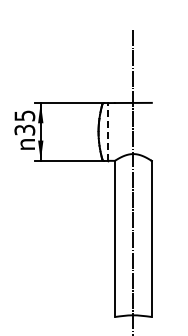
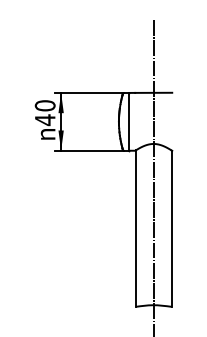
text: (24, 123) -> (44, 113), 35 -> 40
line: (108, 131) -> (128, 121), dashed -> solid

